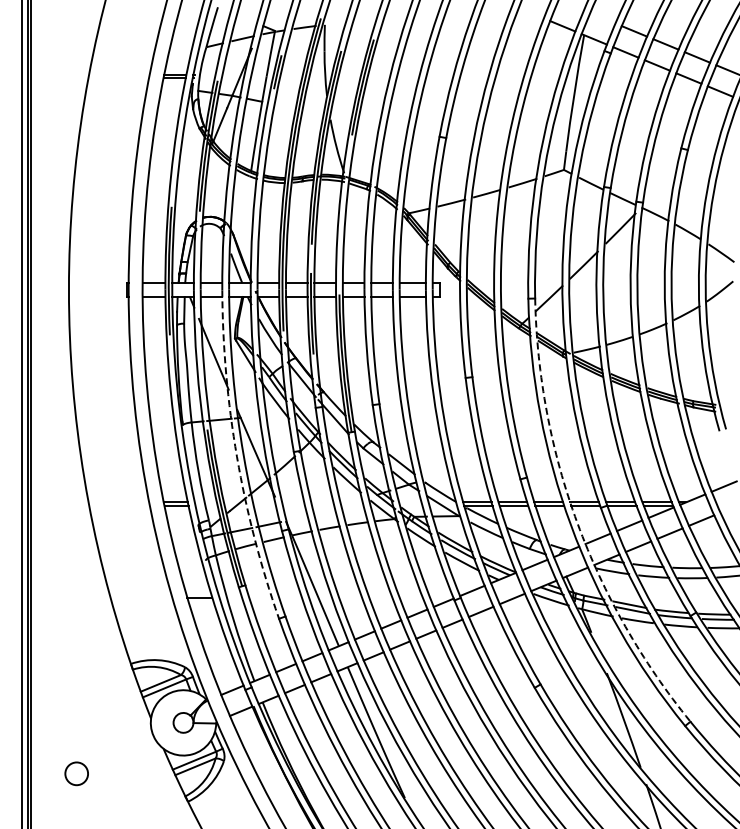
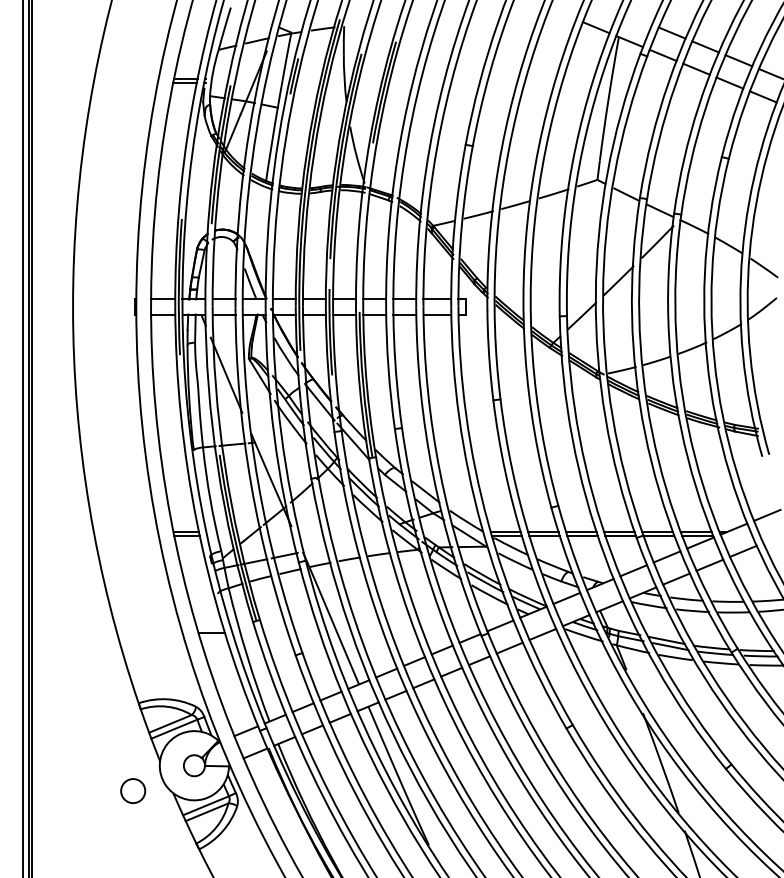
arc: (237, 456) -> (251, 483), dashed -> solid
arc: (577, 523) -> (611, 554), dashed -> solid
circle: (76, 773) -> (132, 790), moved

